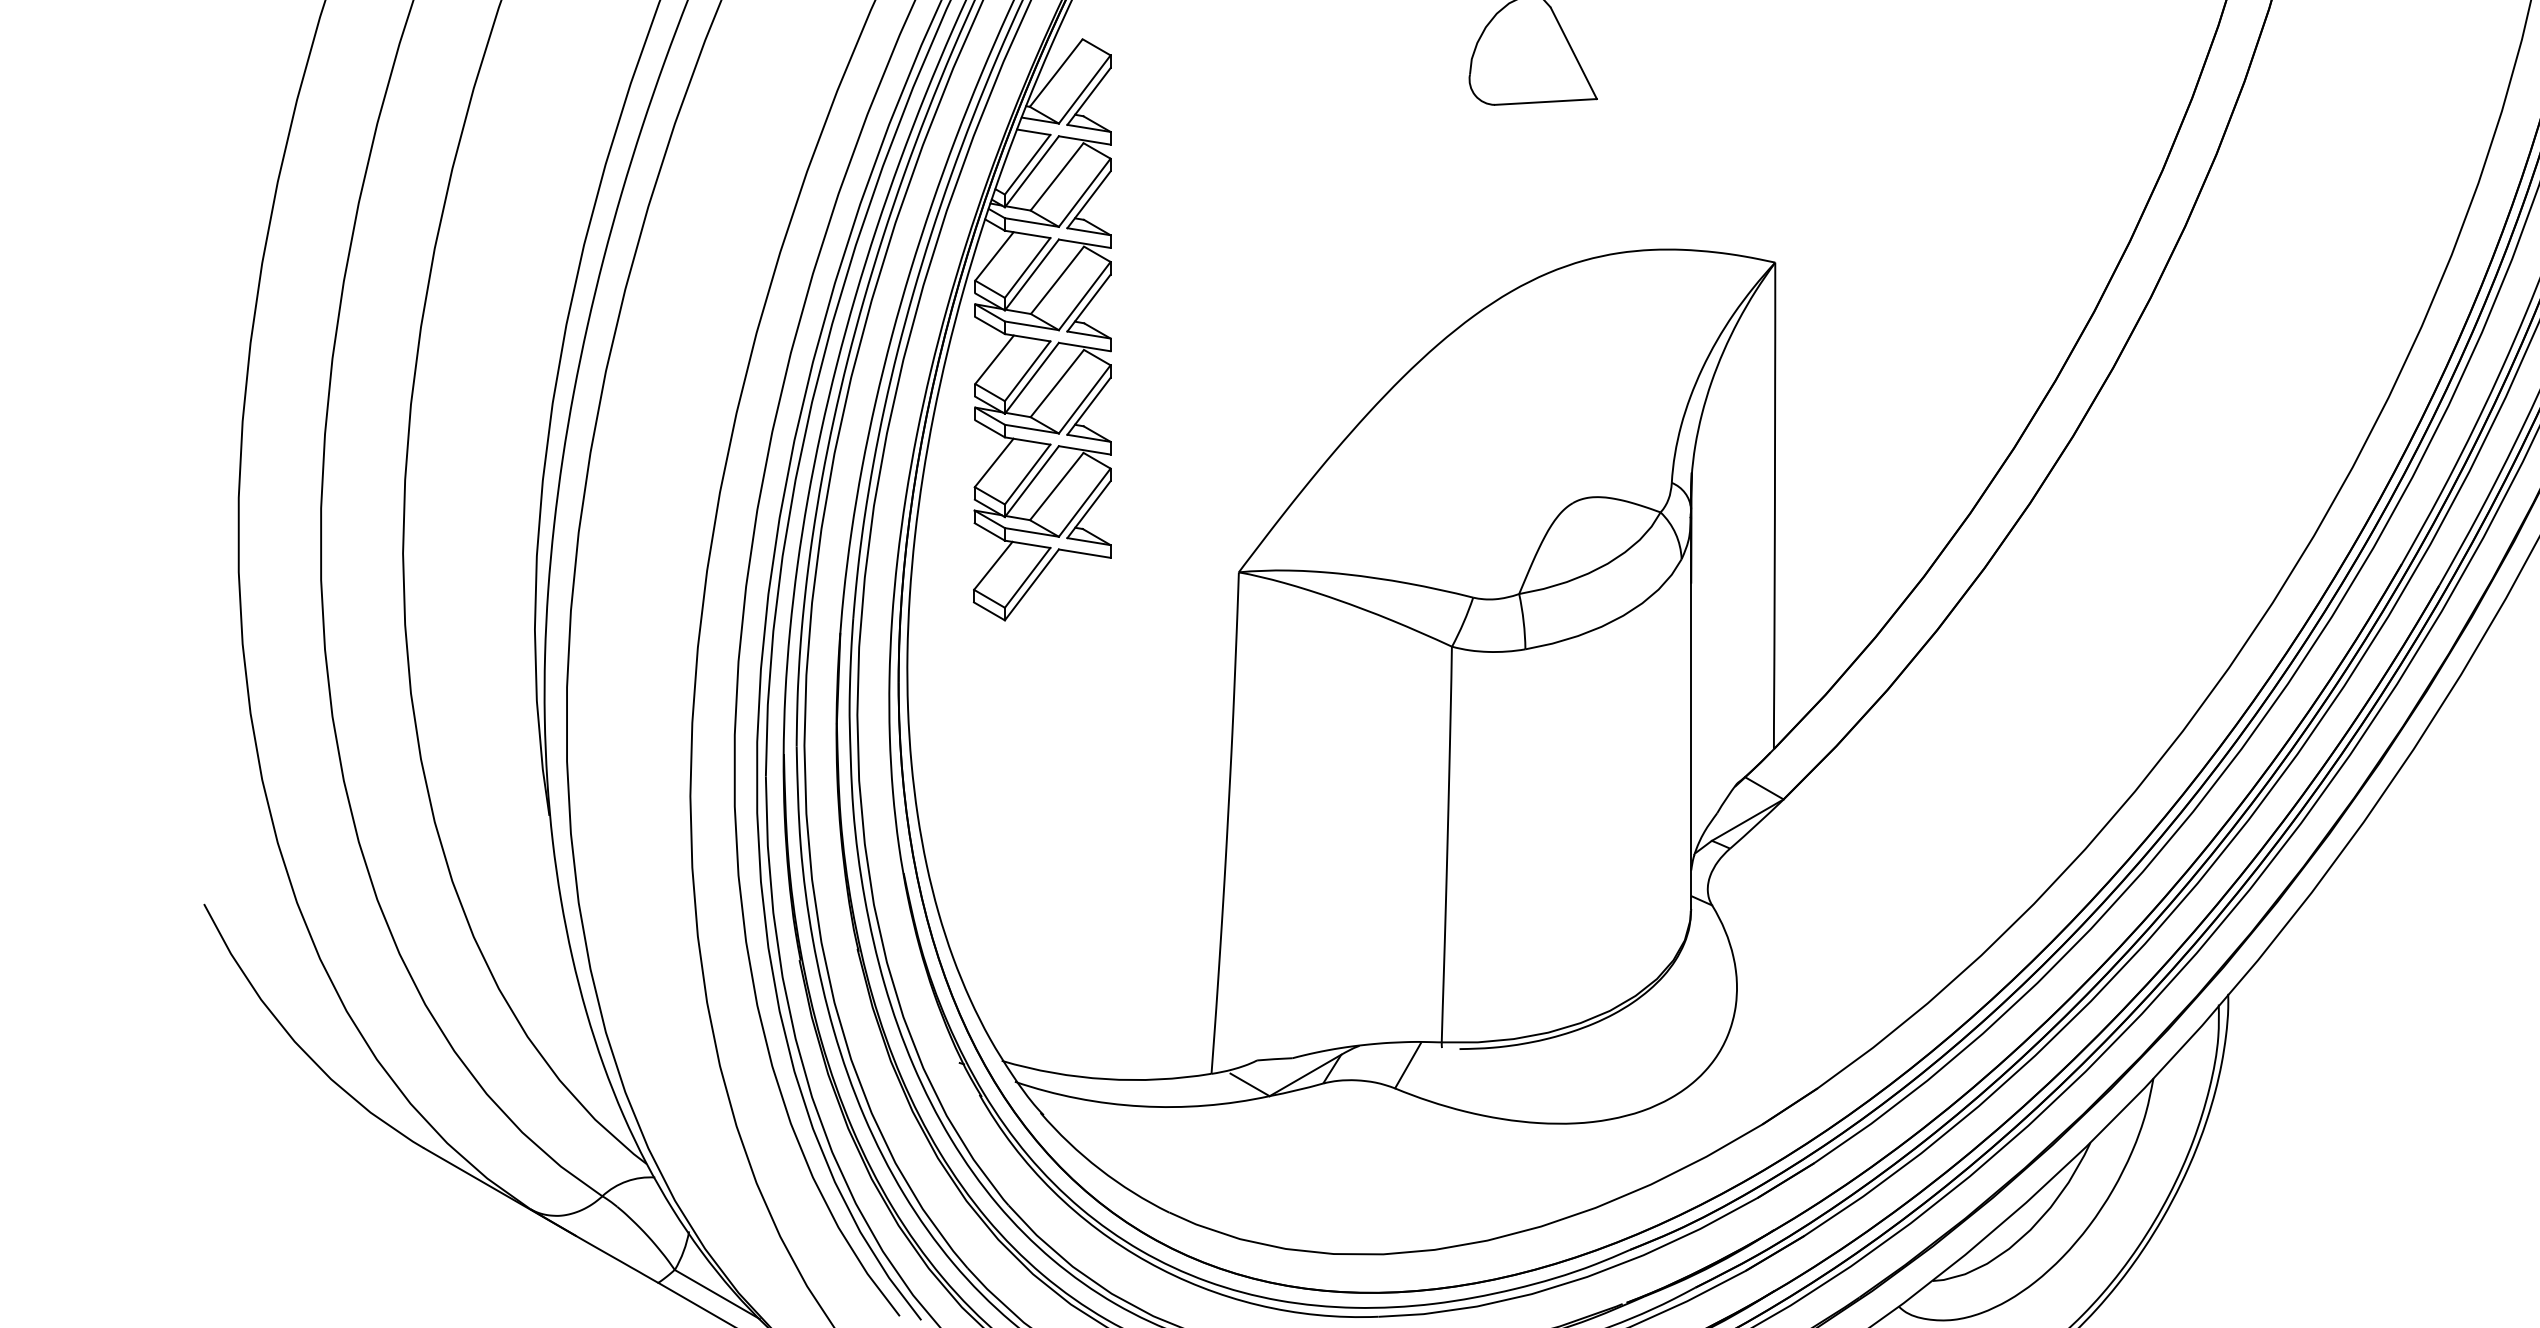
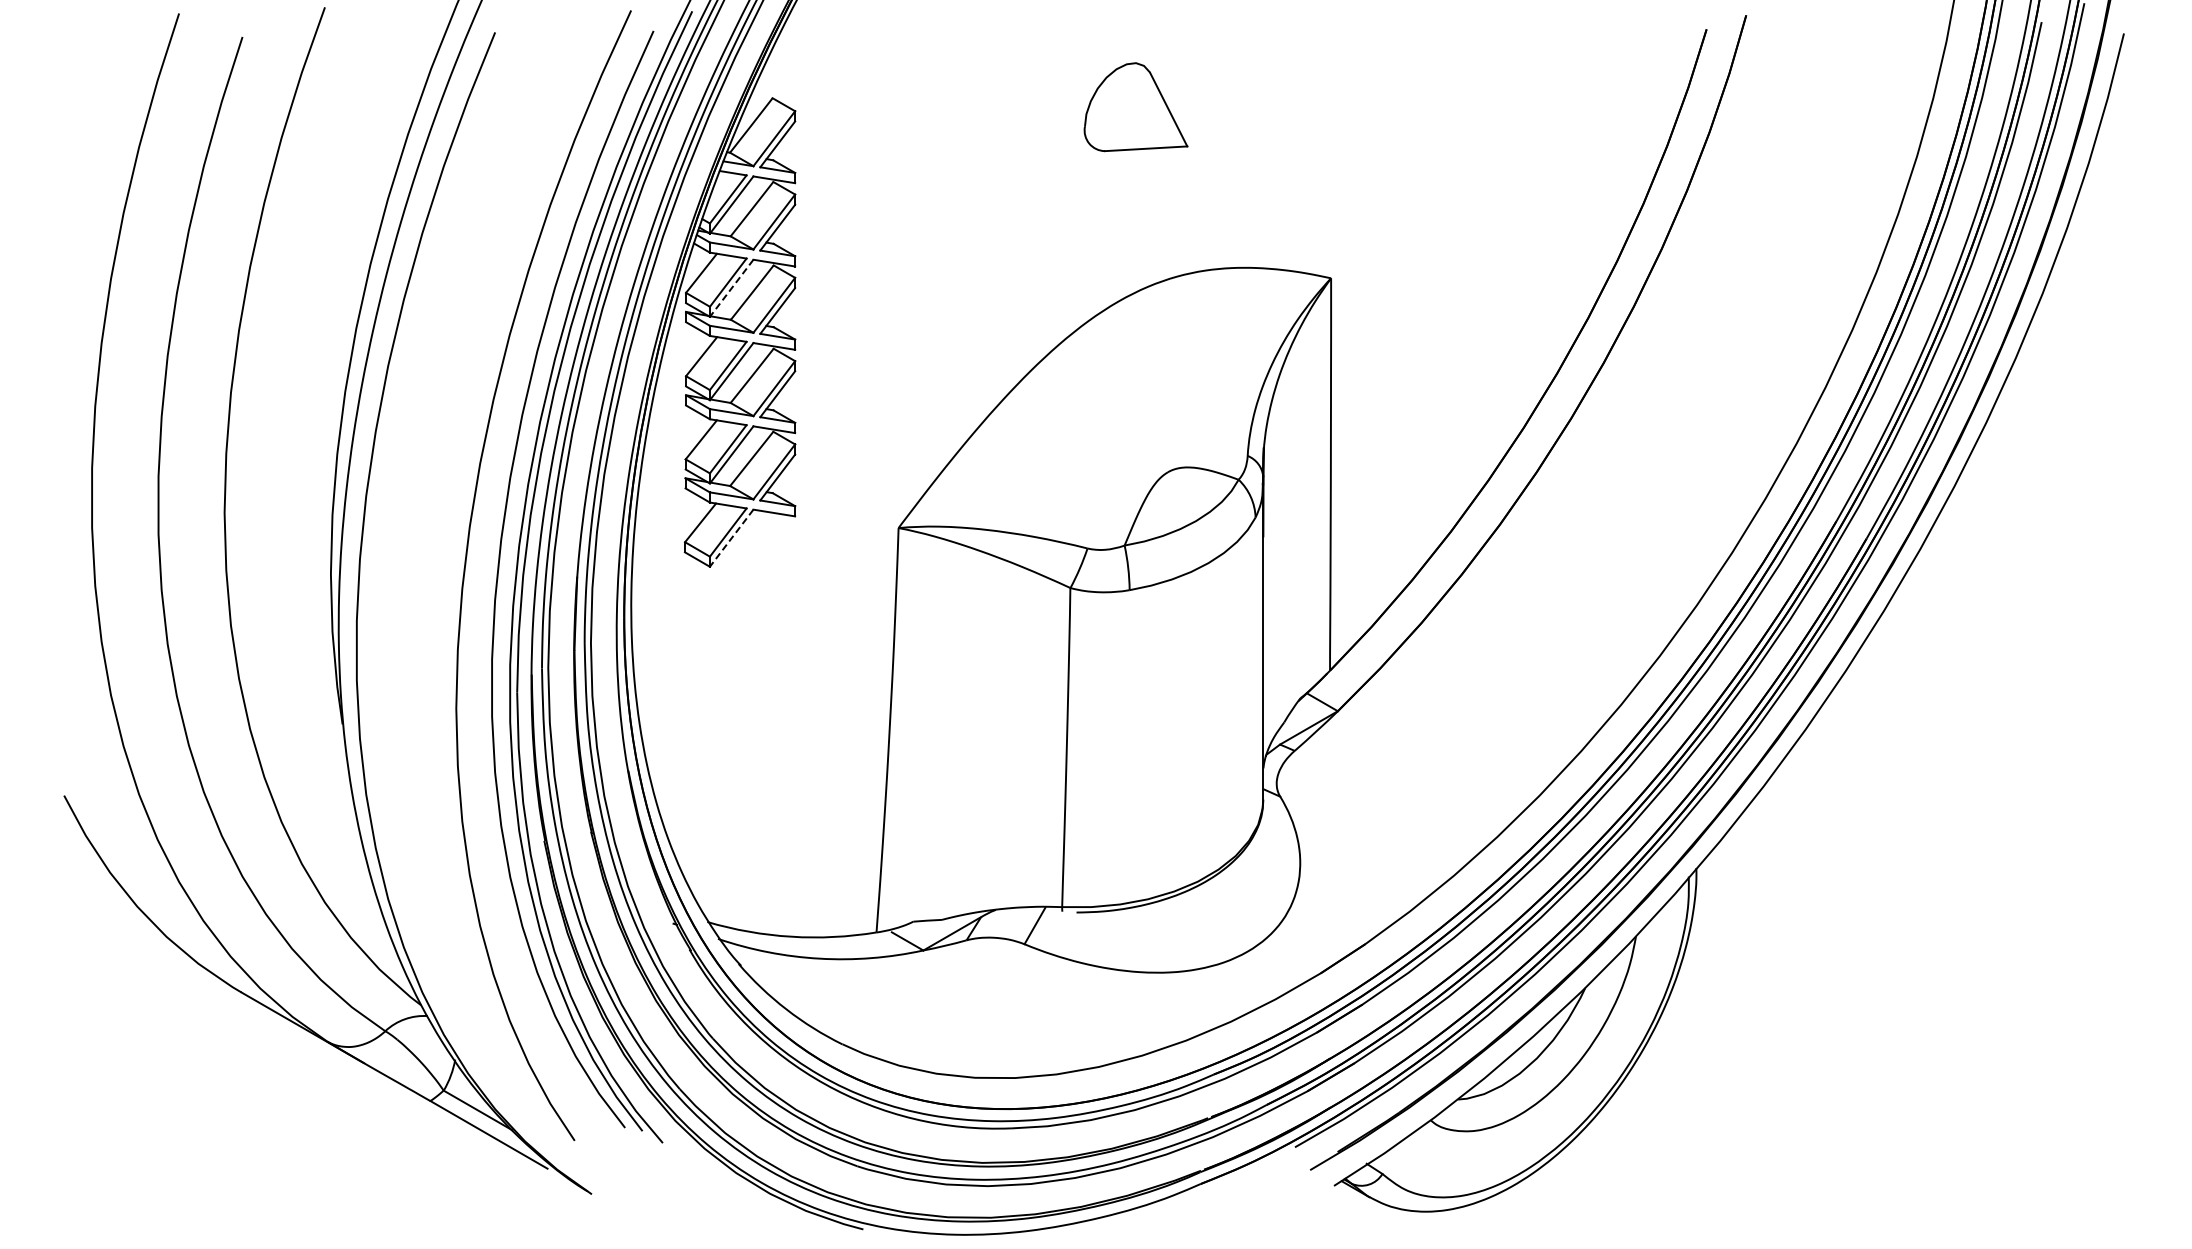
line: (1031, 275) -> (731, 288), solid -> dashed
line: (1031, 585) -> (731, 538), solid -> dashed

